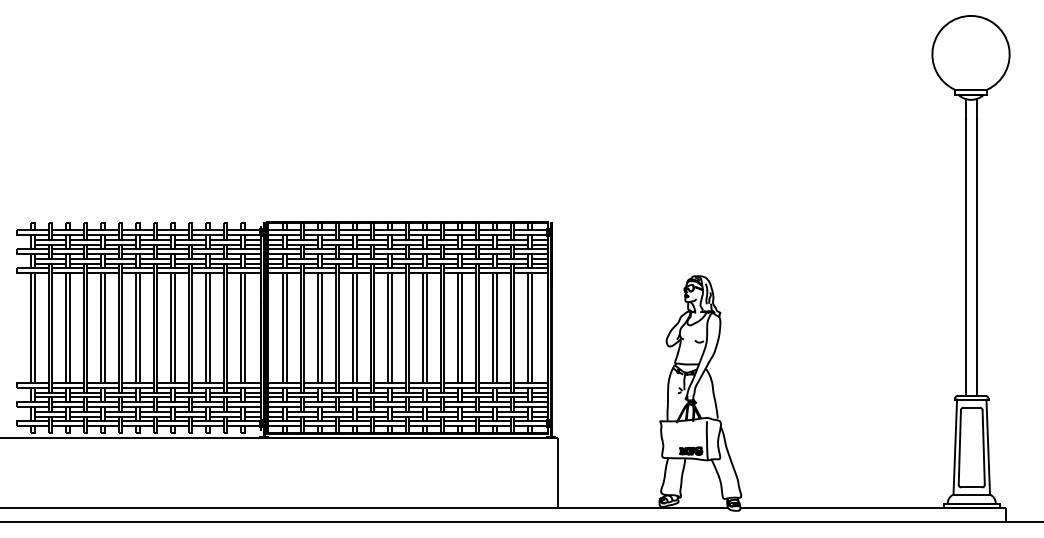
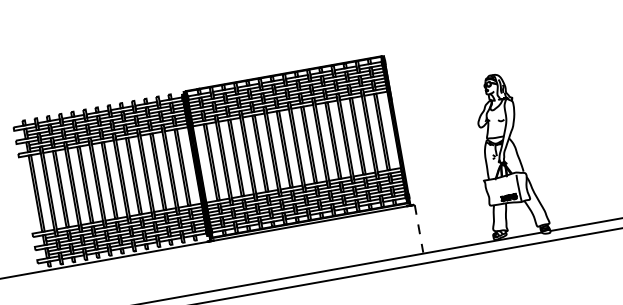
line: (557, 472) -> (418, 228), solid -> dashed

